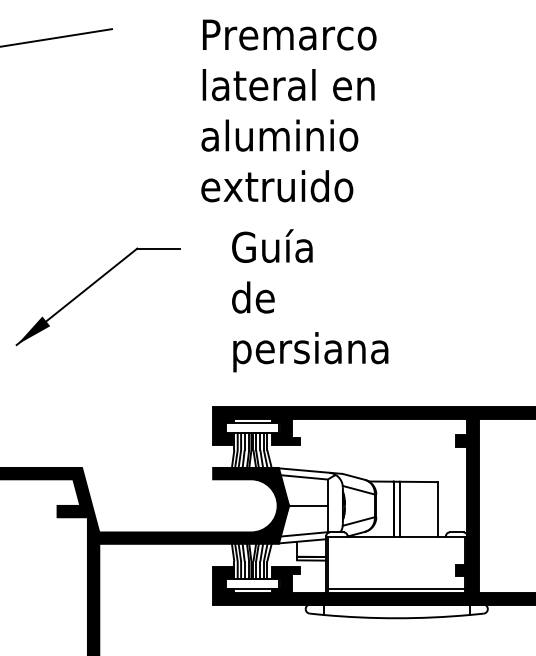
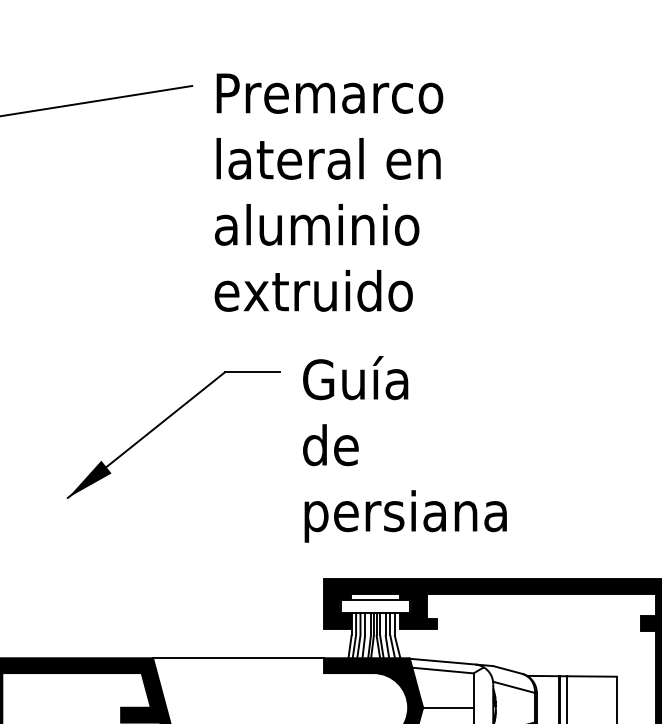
text: (288, 110) -> (328, 192), moved
text: (310, 300) -> (405, 449), moved
line: (147, 467) -> (238, 657), added

